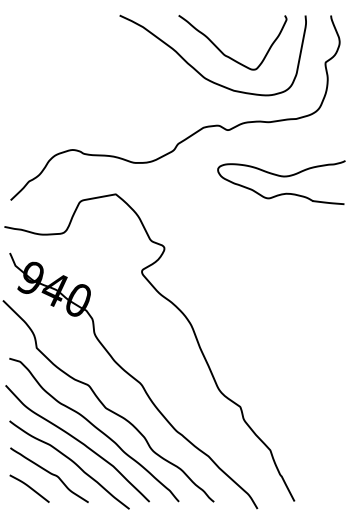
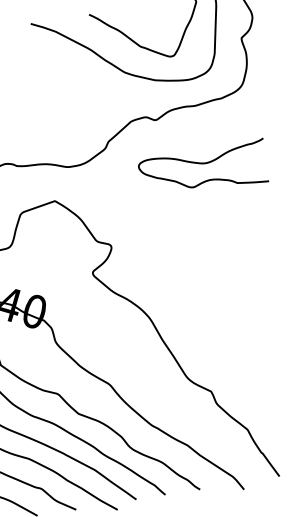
curve: (281, 177) -> (202, 164), moved

